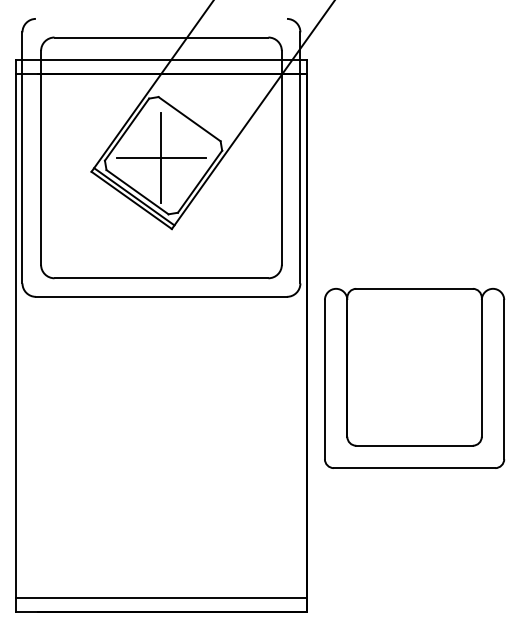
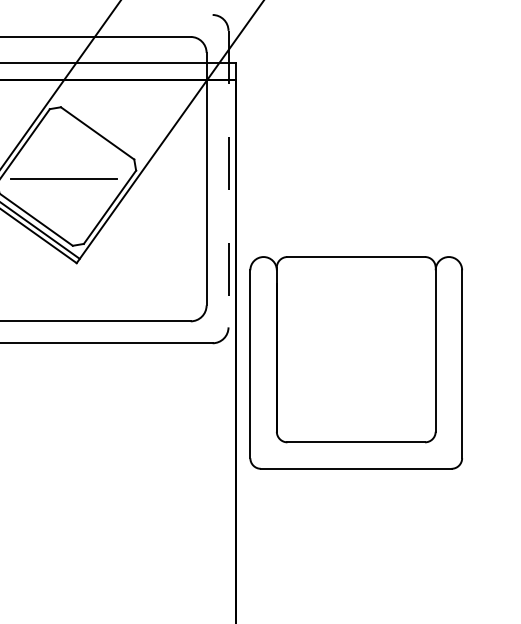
line: (161, 157) -> (64, 178), removed
line: (300, 157) -> (228, 178), solid -> dashed
part: (414, 378) -> (356, 362), moved

